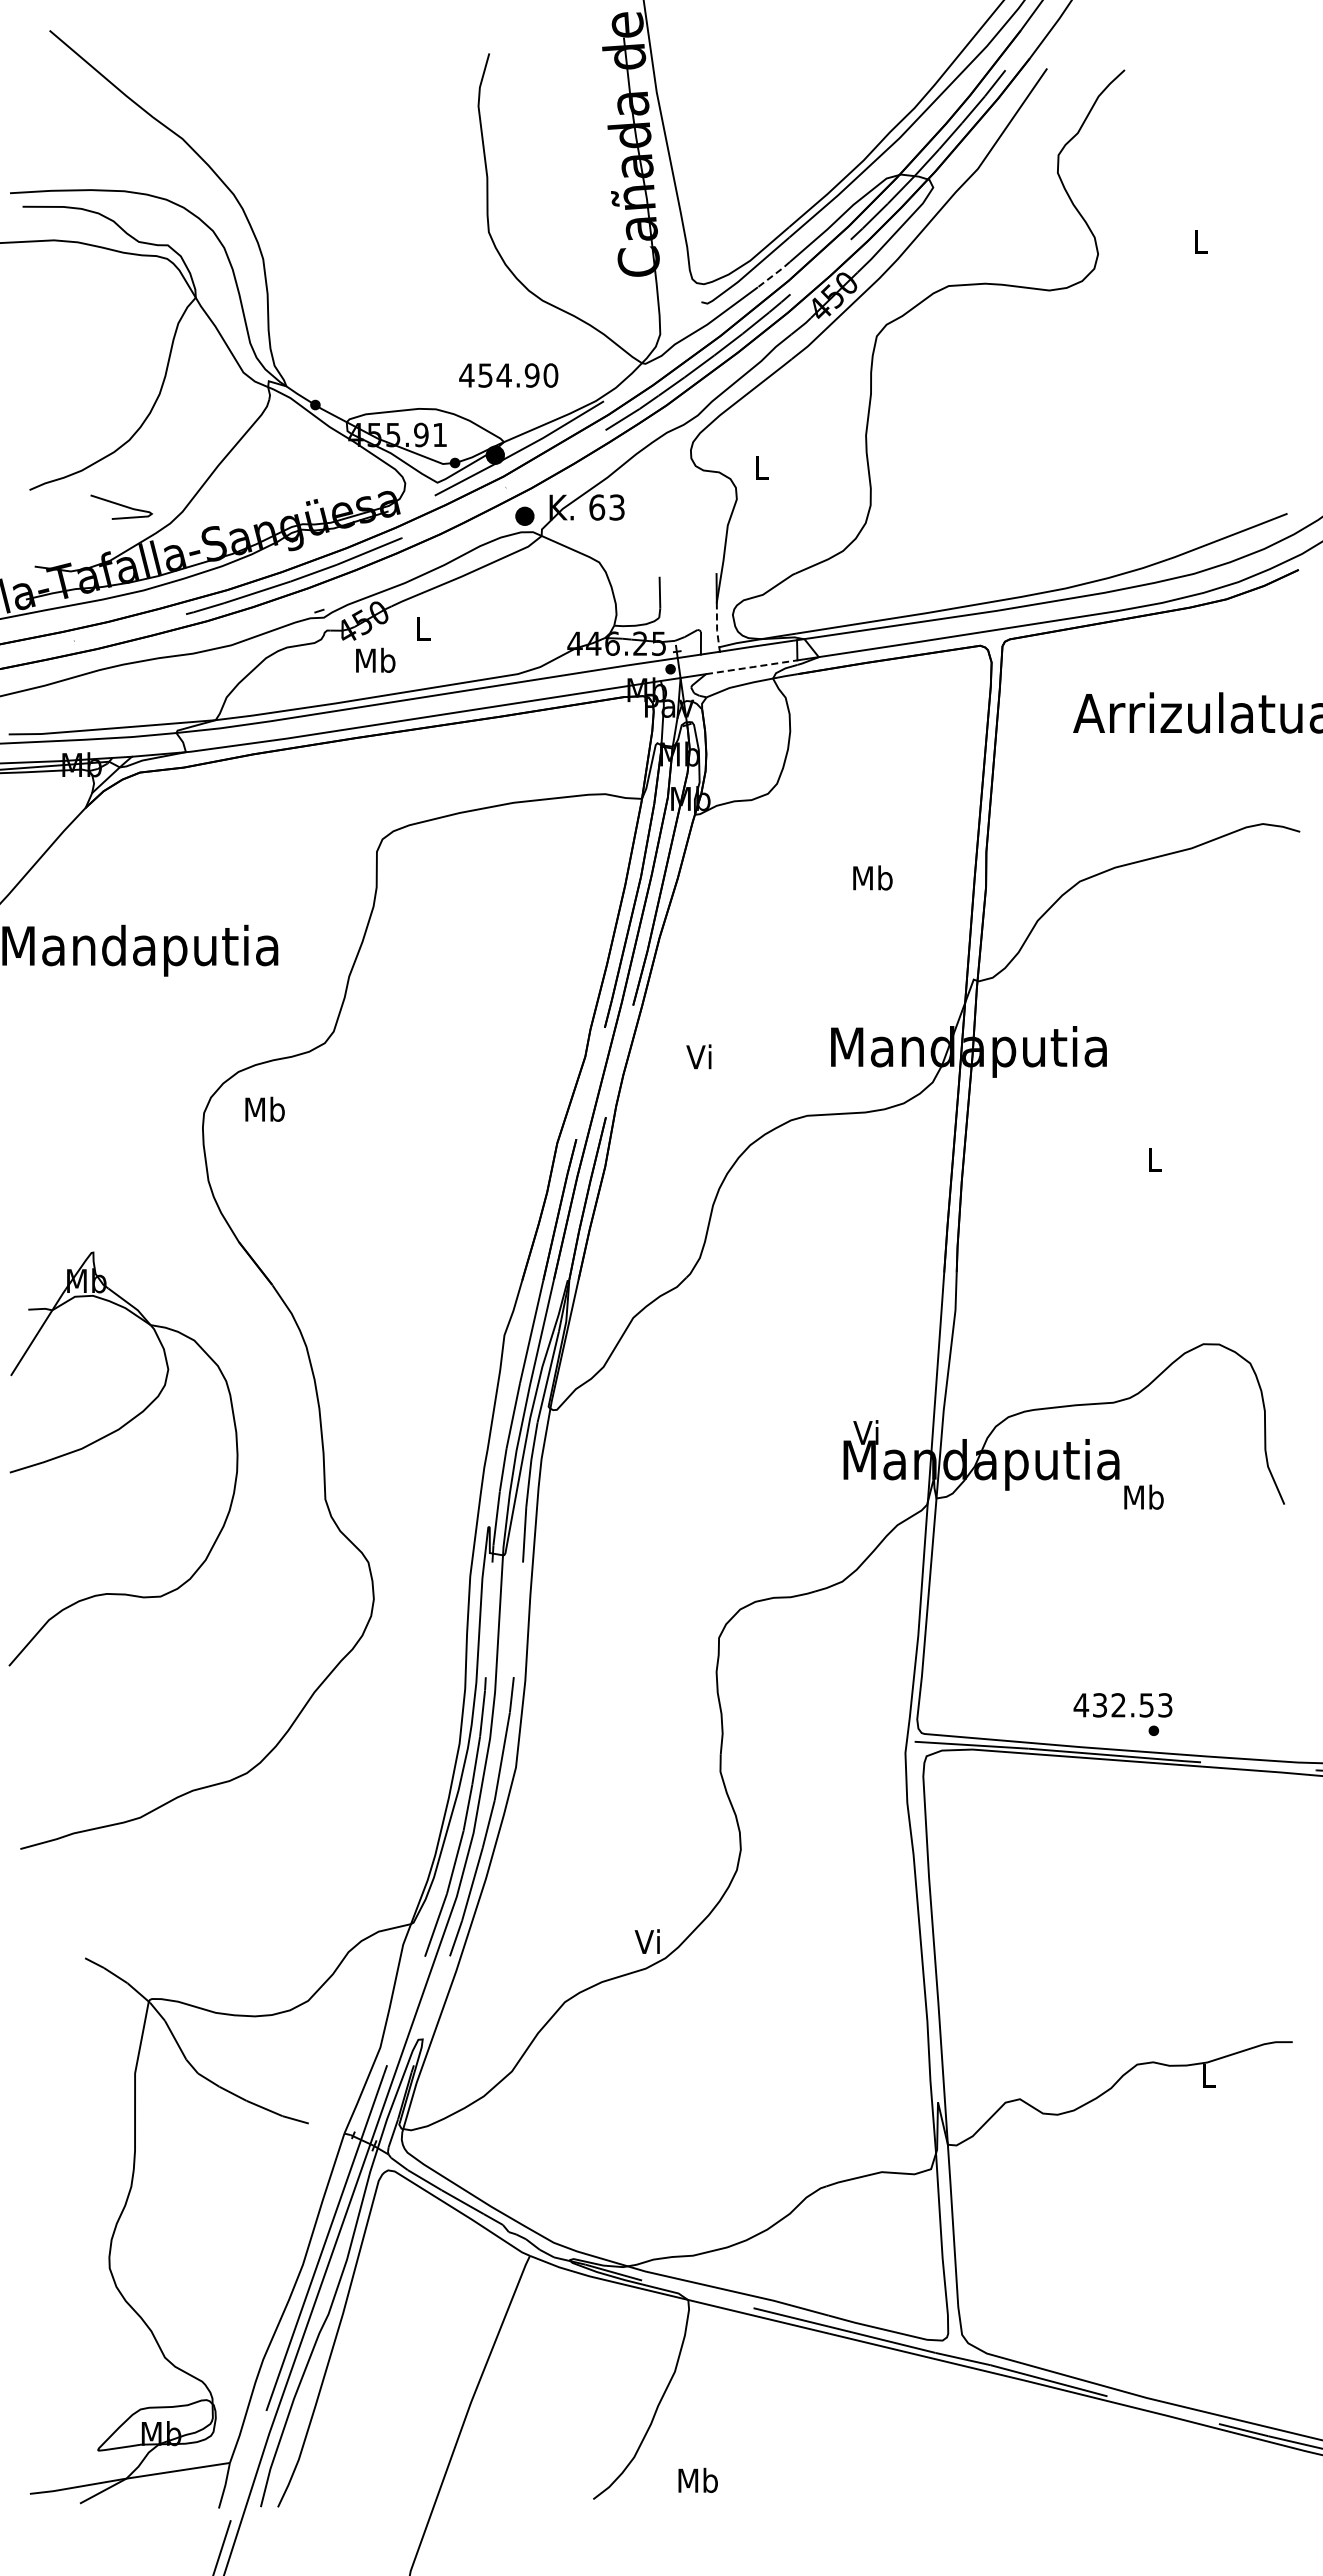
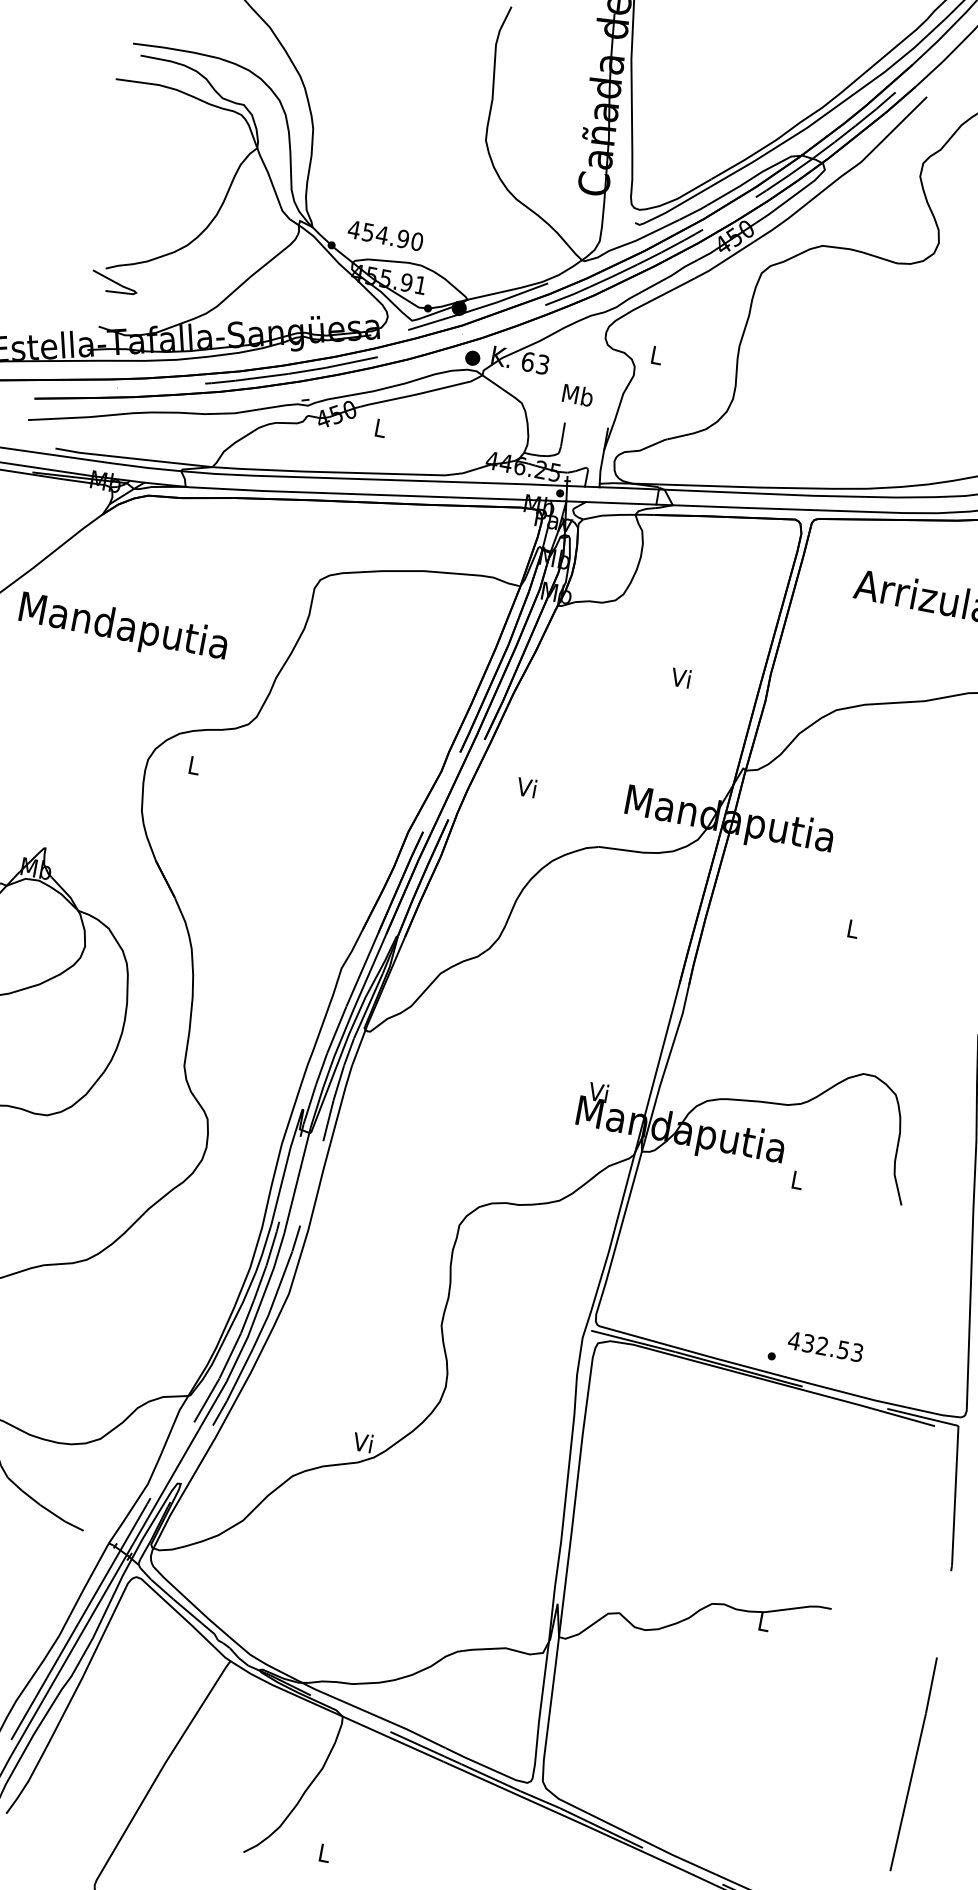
line: (774, 274) -> (693, 212), dashed -> solid
text: (508, 375) -> (385, 235), moved
curve: (121, 506) -> (114, 282), moved
line: (717, 625) -> (601, 467), dashed -> solid
text: (375, 659) -> (577, 394), moved
line: (752, 667) -> (621, 503), dashed -> solid
text: (872, 877) -> (681, 677), Mb -> Vi
text: (264, 1108) -> (194, 764), Mb -> L
text: (1143, 1496) -> (797, 1179), Mb -> L
text: (1122, 1705) -> (825, 1346), moved
text: (697, 2479) -> (324, 1852), Mb -> L

